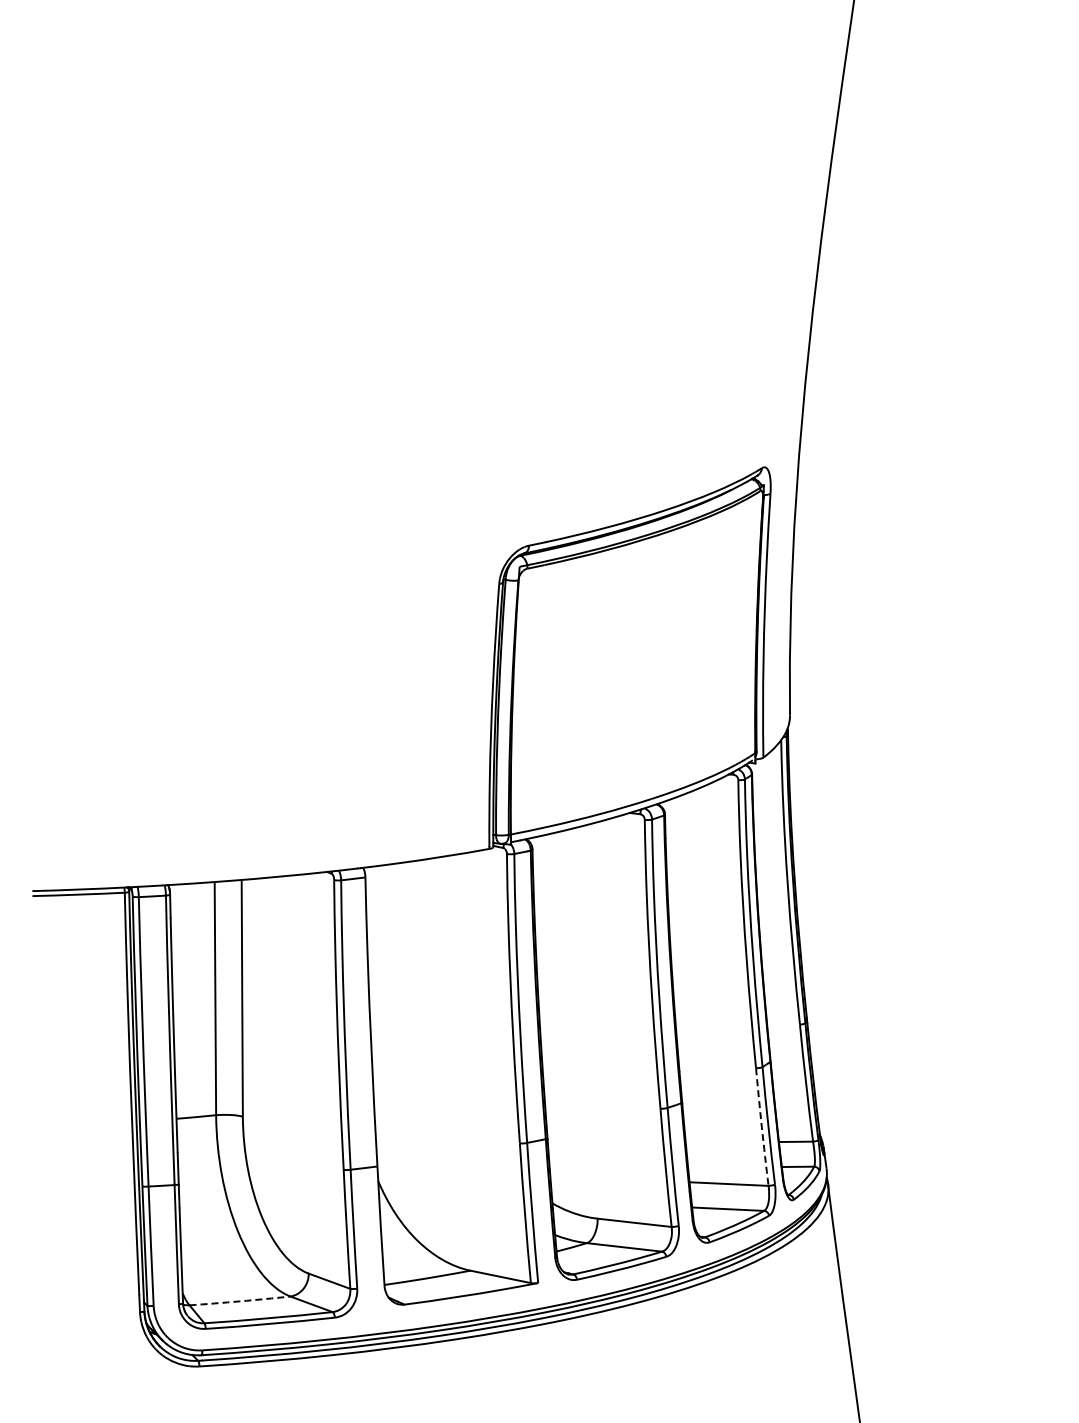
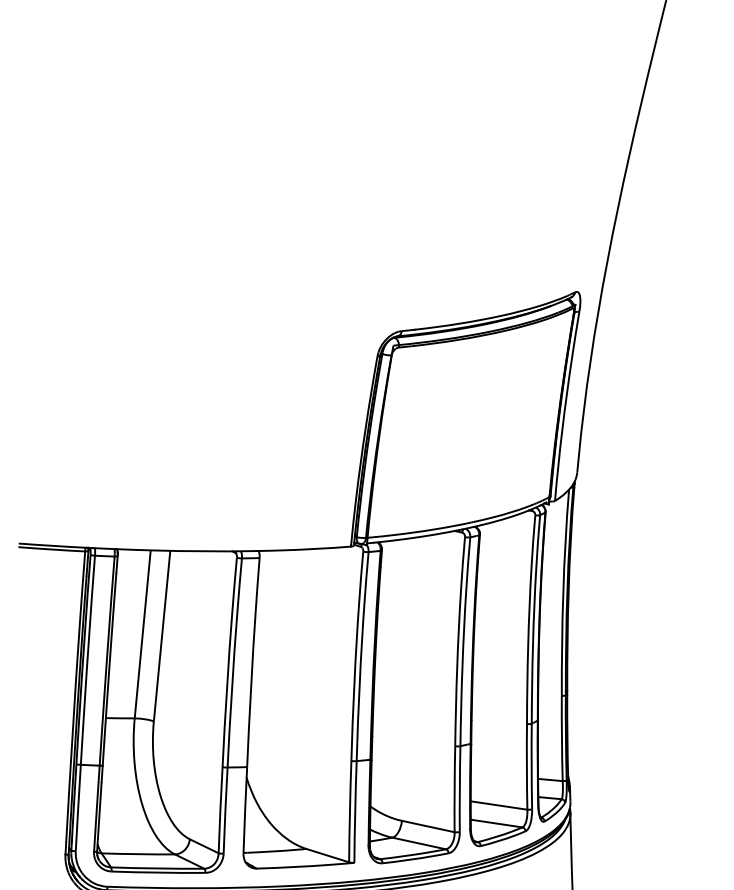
arc: (761, 1127) -> (526, 767), dashed -> solid
arc: (240, 1301) -> (138, 854), dashed -> solid

